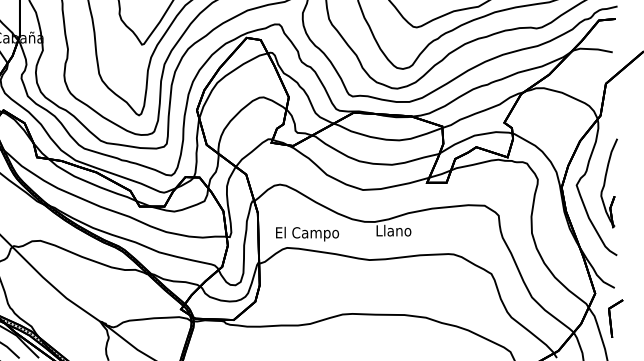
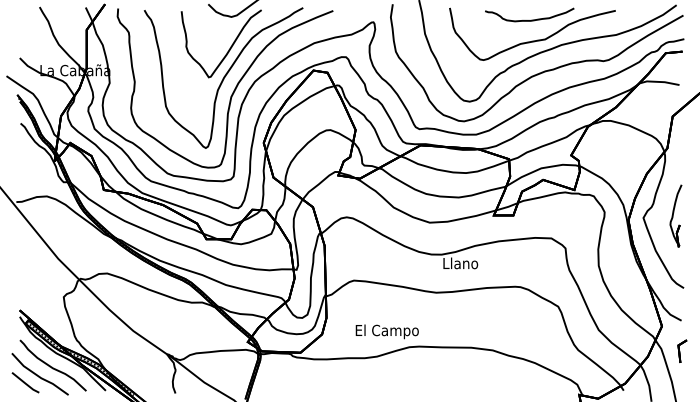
part: (608, 182) -> (675, 215), size x0.7
text: (306, 233) -> (386, 331), moved
part: (615, 318) -> (682, 351), size x0.6

